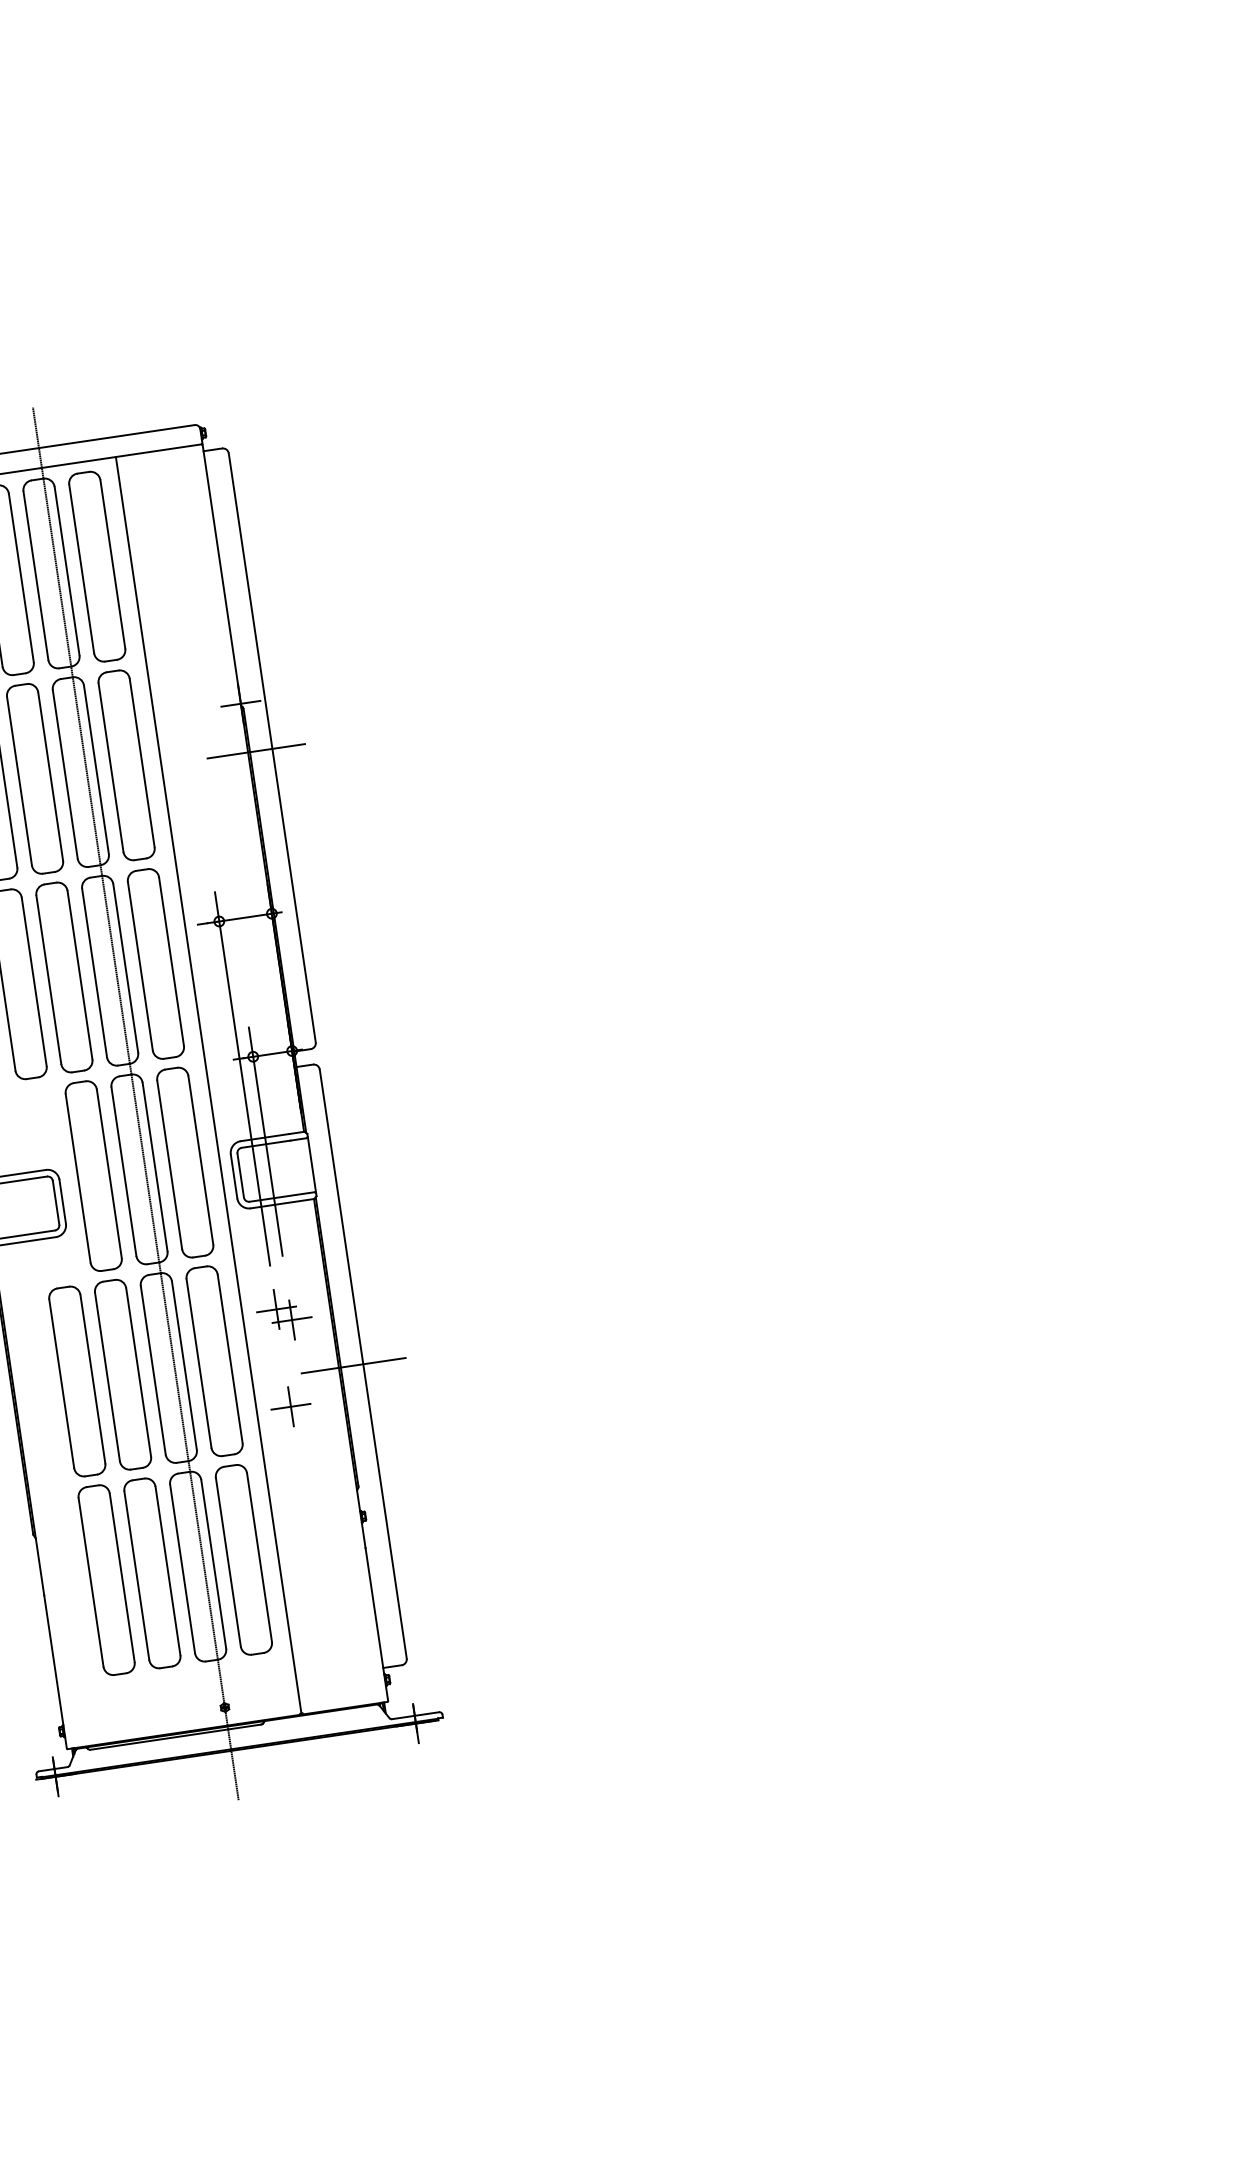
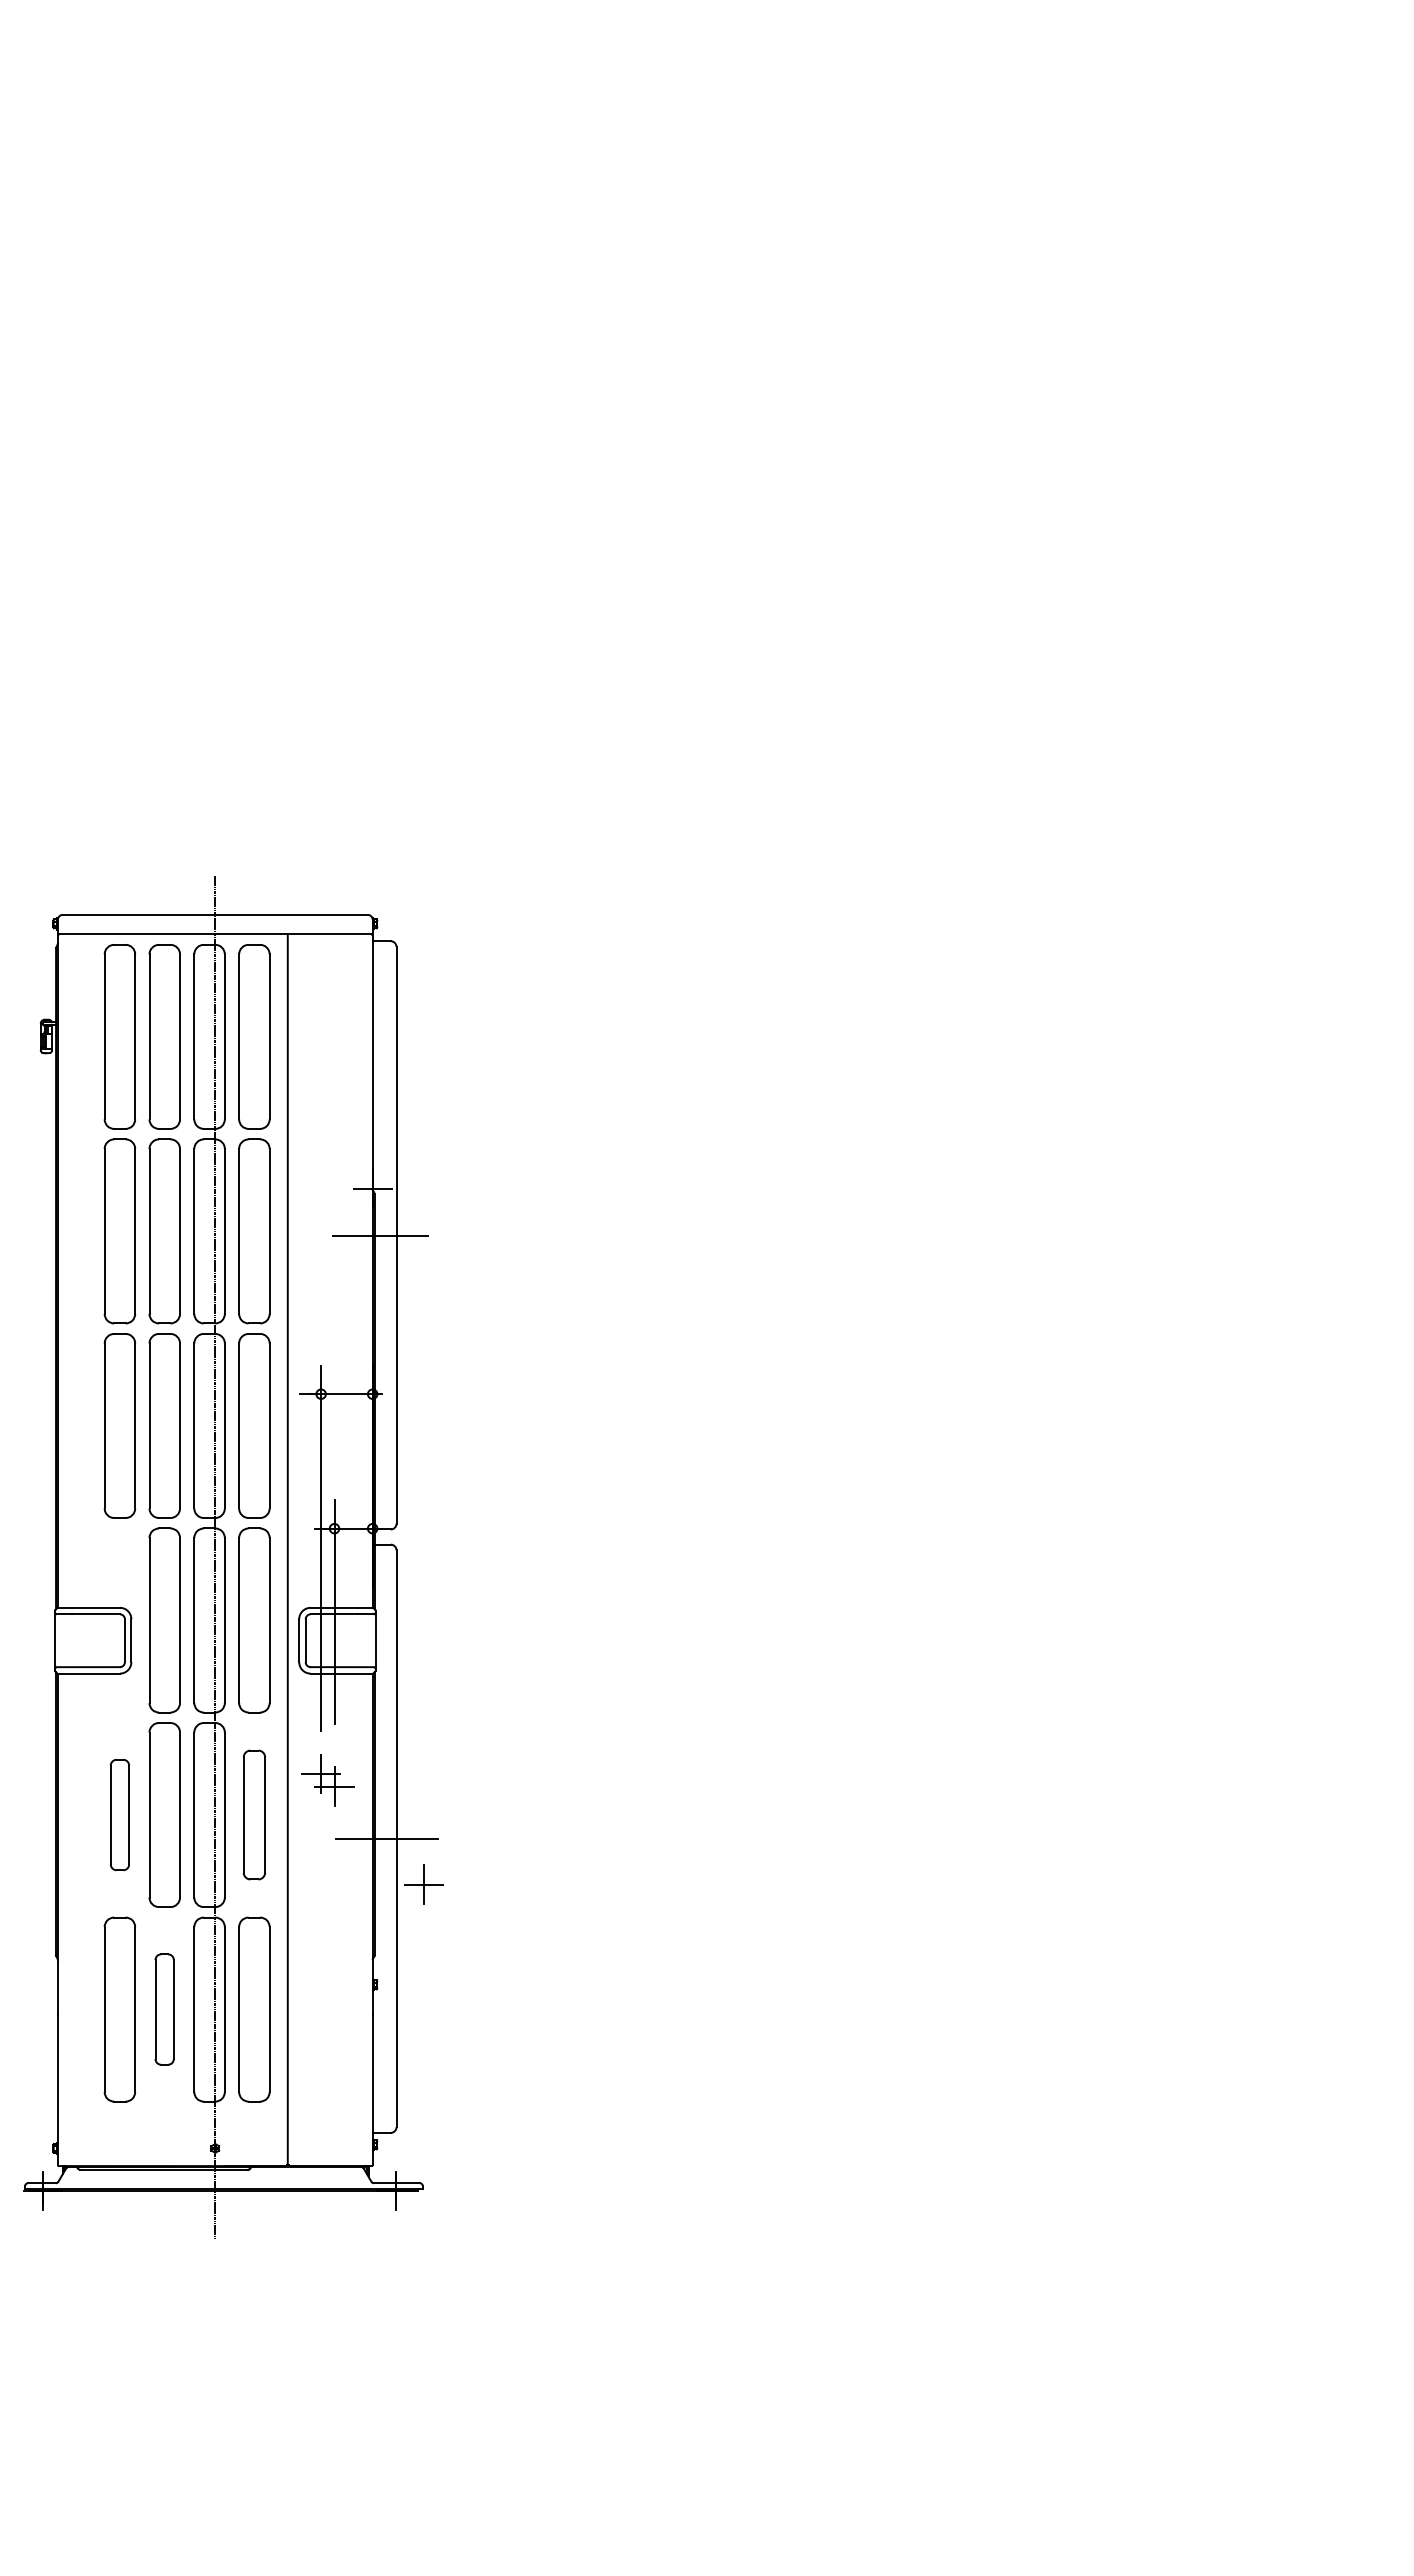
part: (214, 1360) -> (254, 1814), size x0.7
part: (76, 1381) -> (119, 1814), size x0.6
part: (290, 1406) -> (423, 1884), moved
part: (152, 1573) -> (164, 2009), size x0.6

